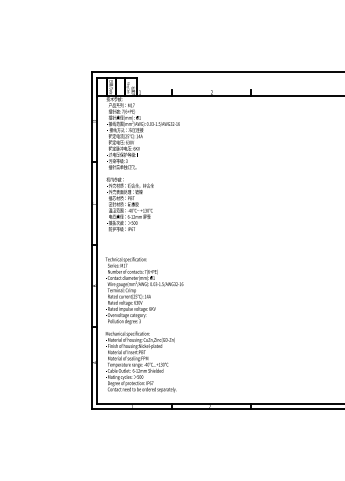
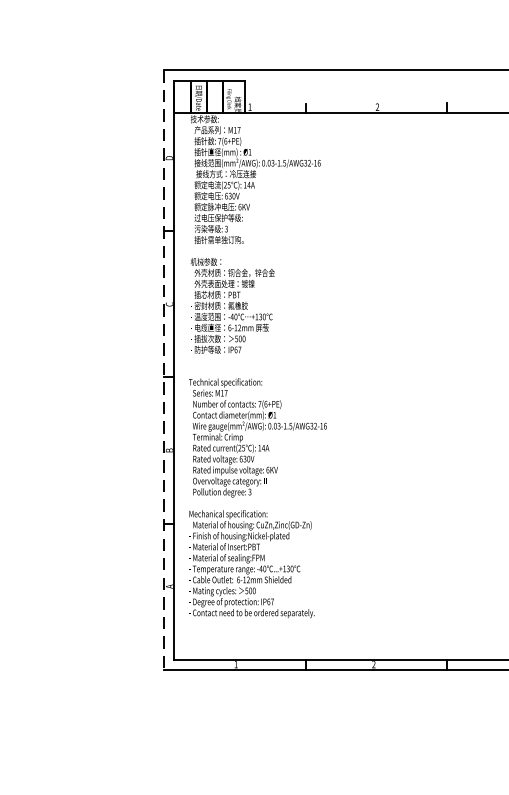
line: (91, 240) -> (163, 369), solid -> dashed
text: (144, 324) -> (257, 497), moved

